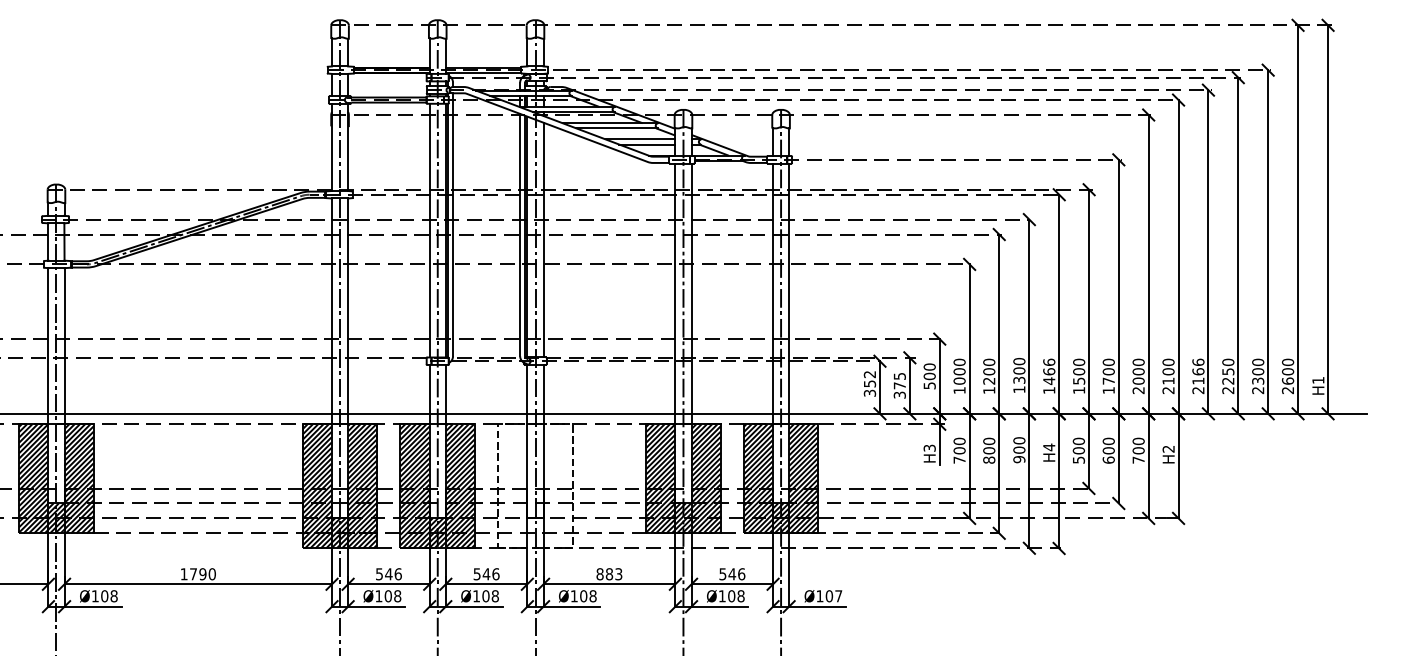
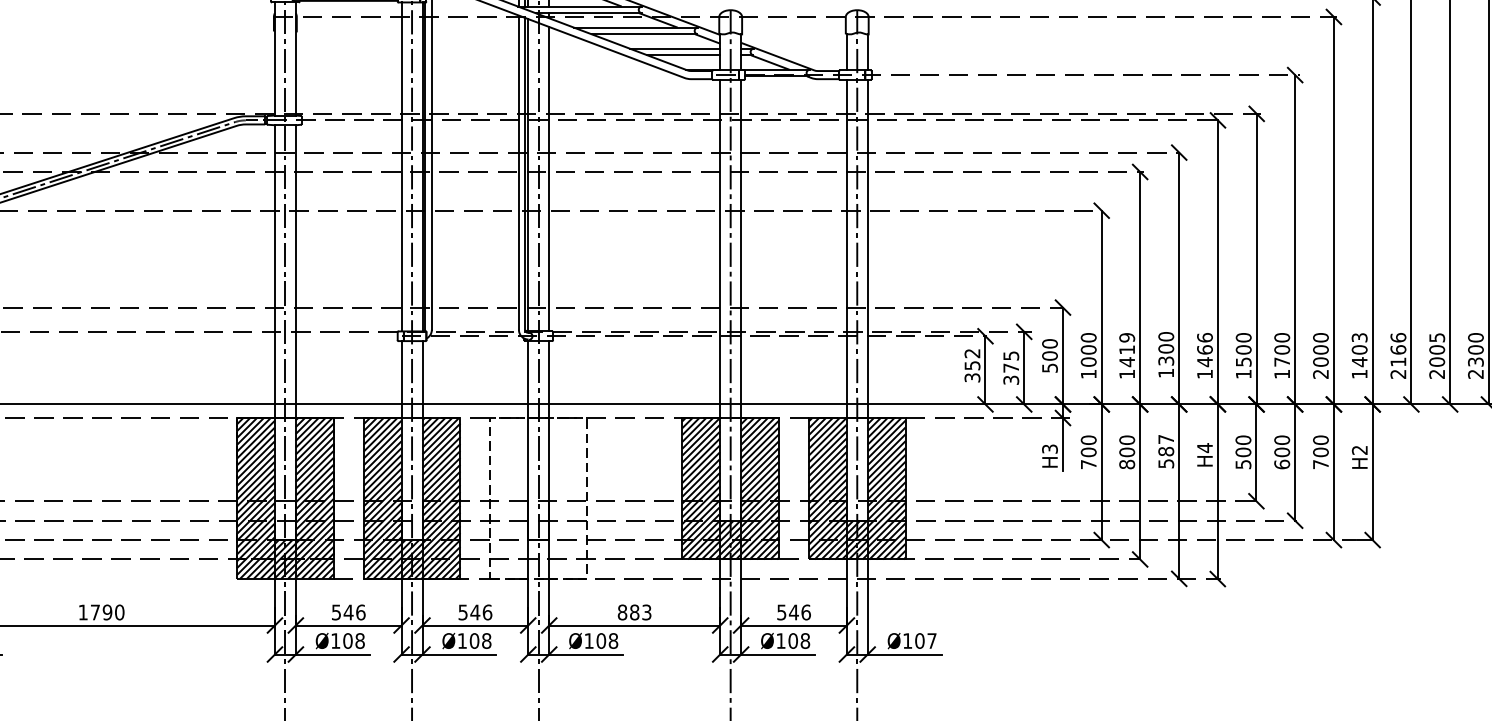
text: (1228, 371) -> (1437, 349), 2250 -> 2005
text: (989, 372) -> (1127, 350), 1200 -> 1419
text: (1168, 376) -> (1359, 356), 2100 -> 1403
text: (1019, 450) -> (1166, 452), 900 -> 587

